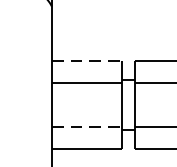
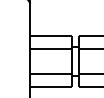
line: (87, 60) -> (51, 35), dashed -> solid
line: (87, 126) -> (51, 74), dashed -> solid

